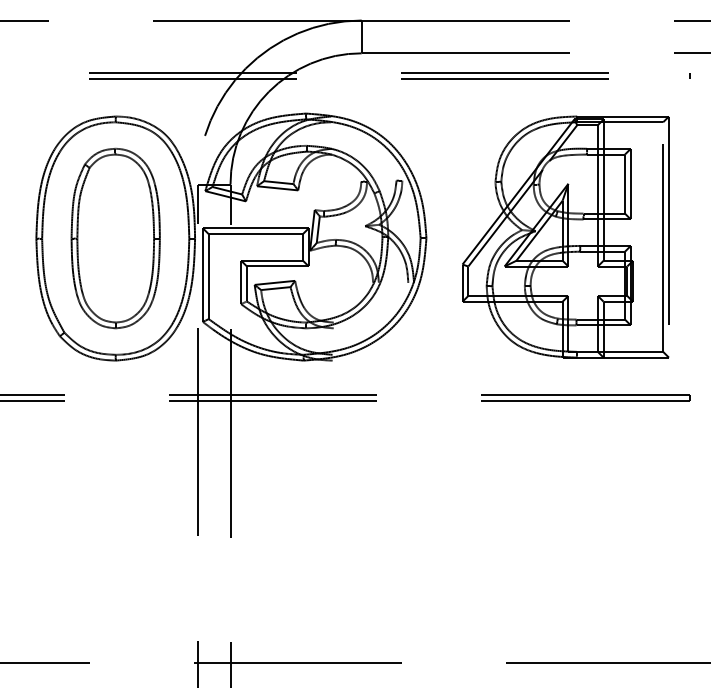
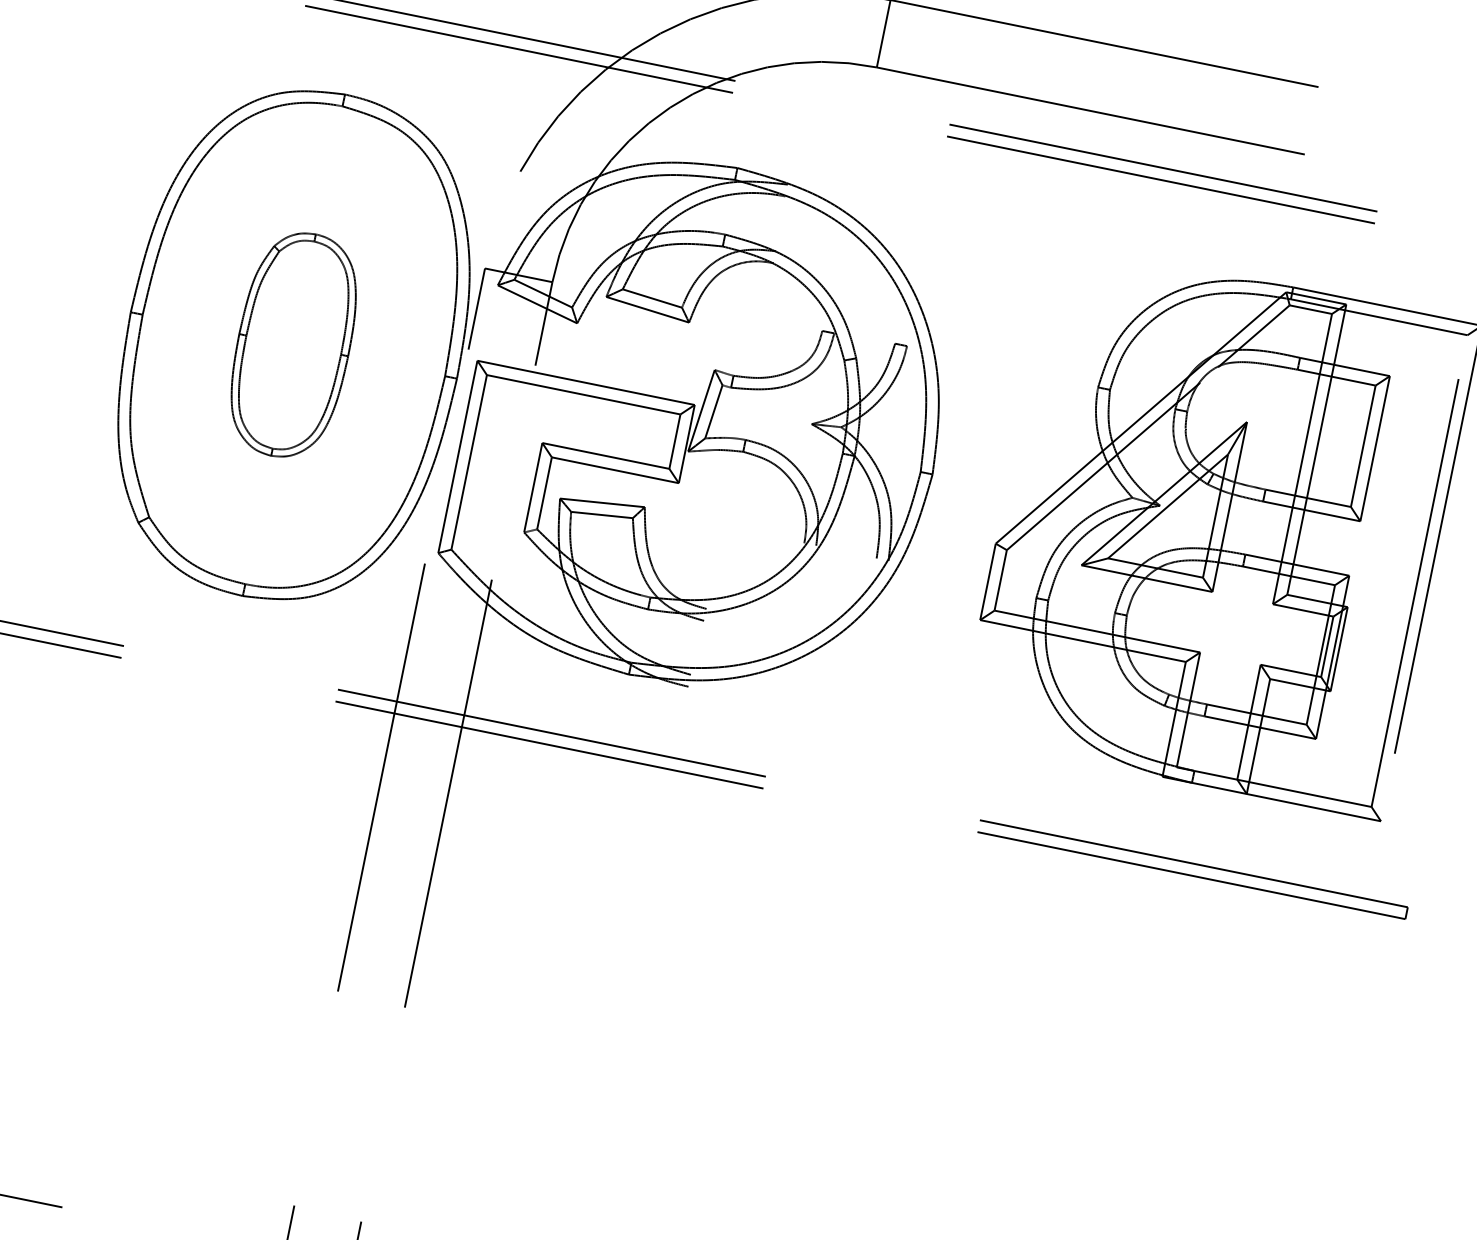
part: (115, 238) -> (293, 345), size x0.6

